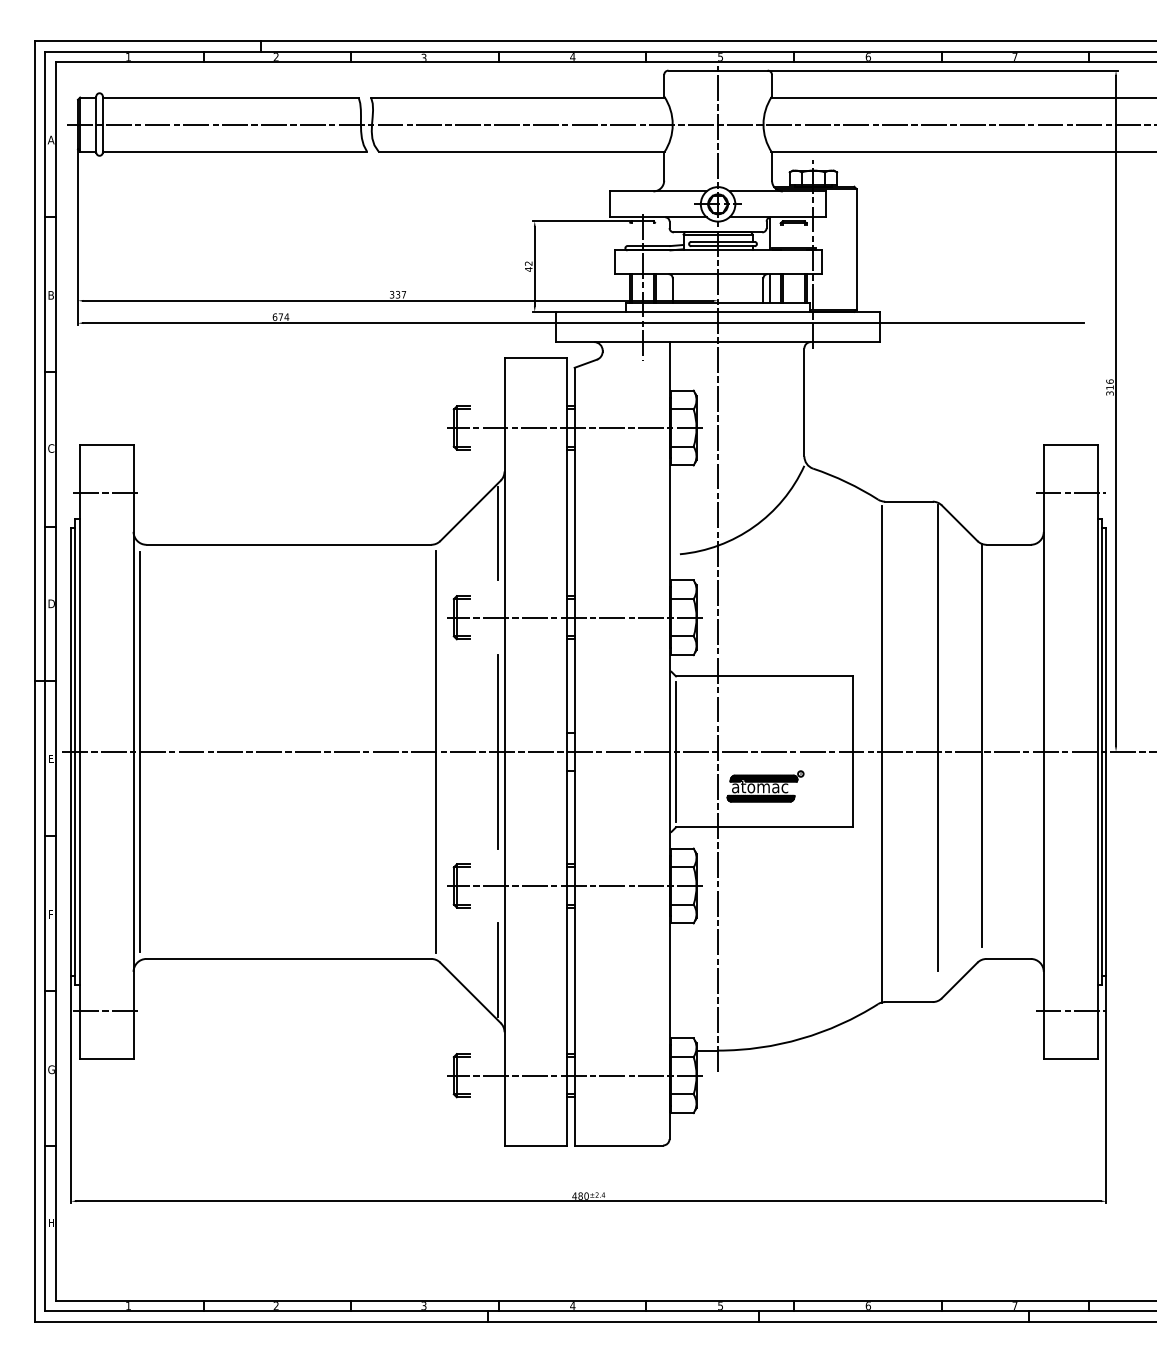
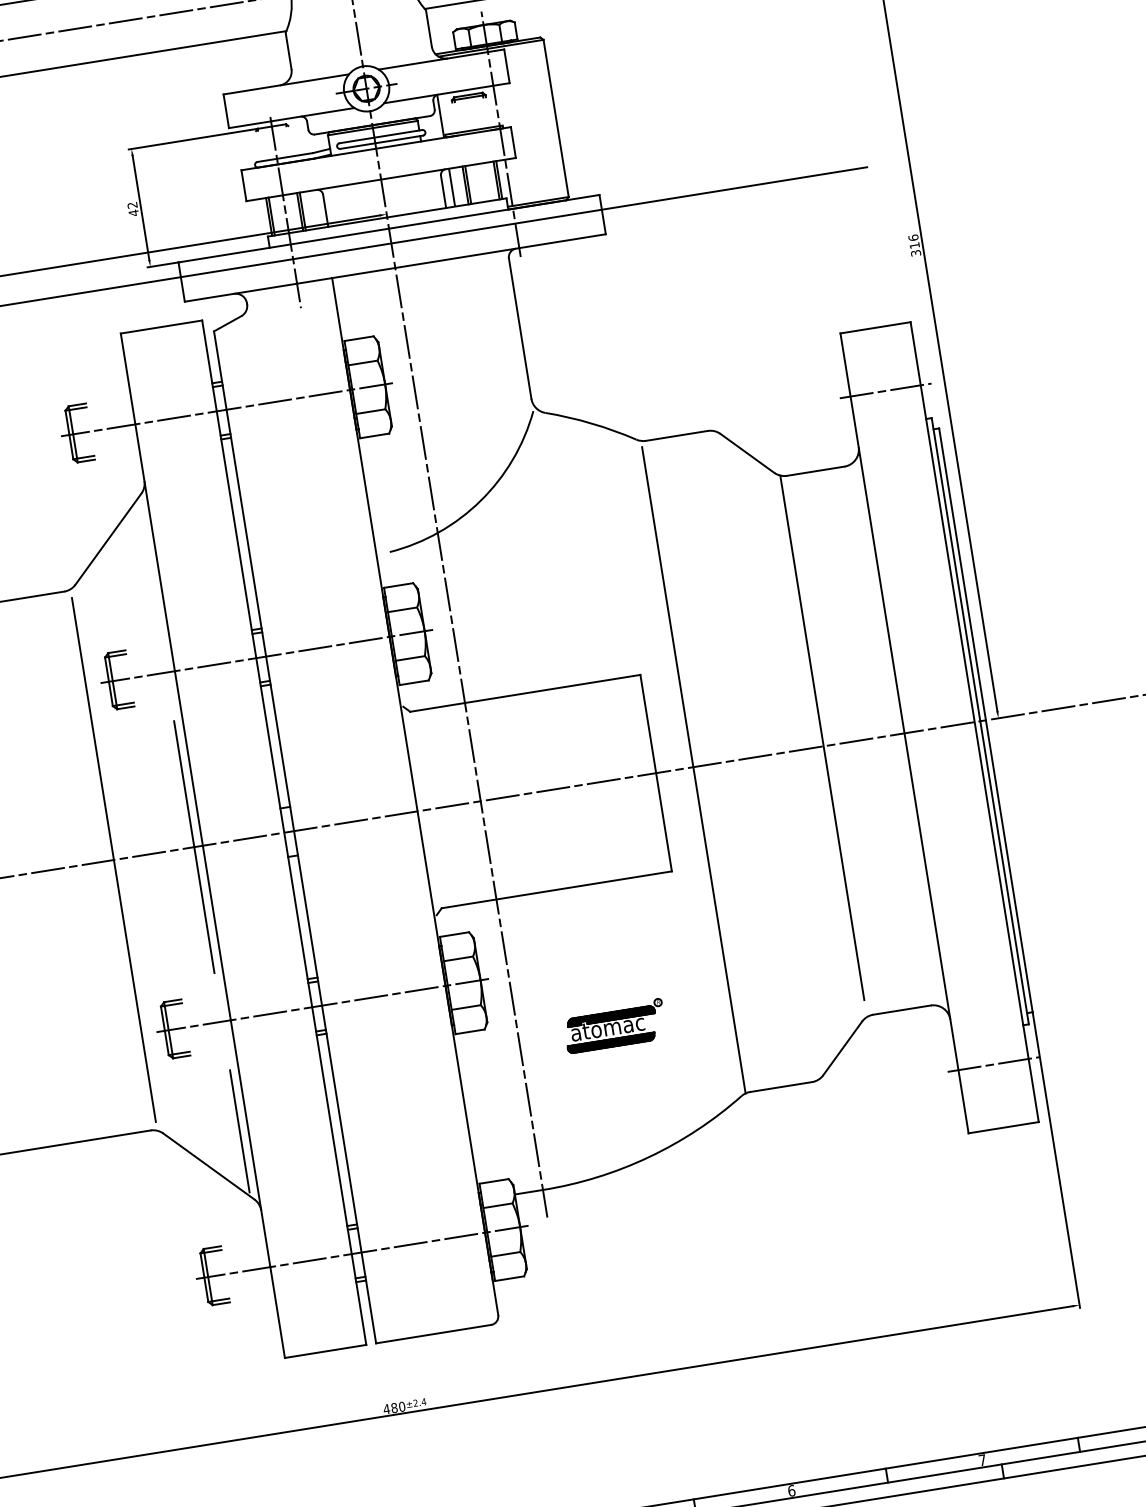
line: (497, 533) -> (148, 563), removed
line: (937, 738) -> (763, 738), removed
line: (676, 751) -> (426, 809), removed
part: (765, 786) -> (614, 1026), moved

